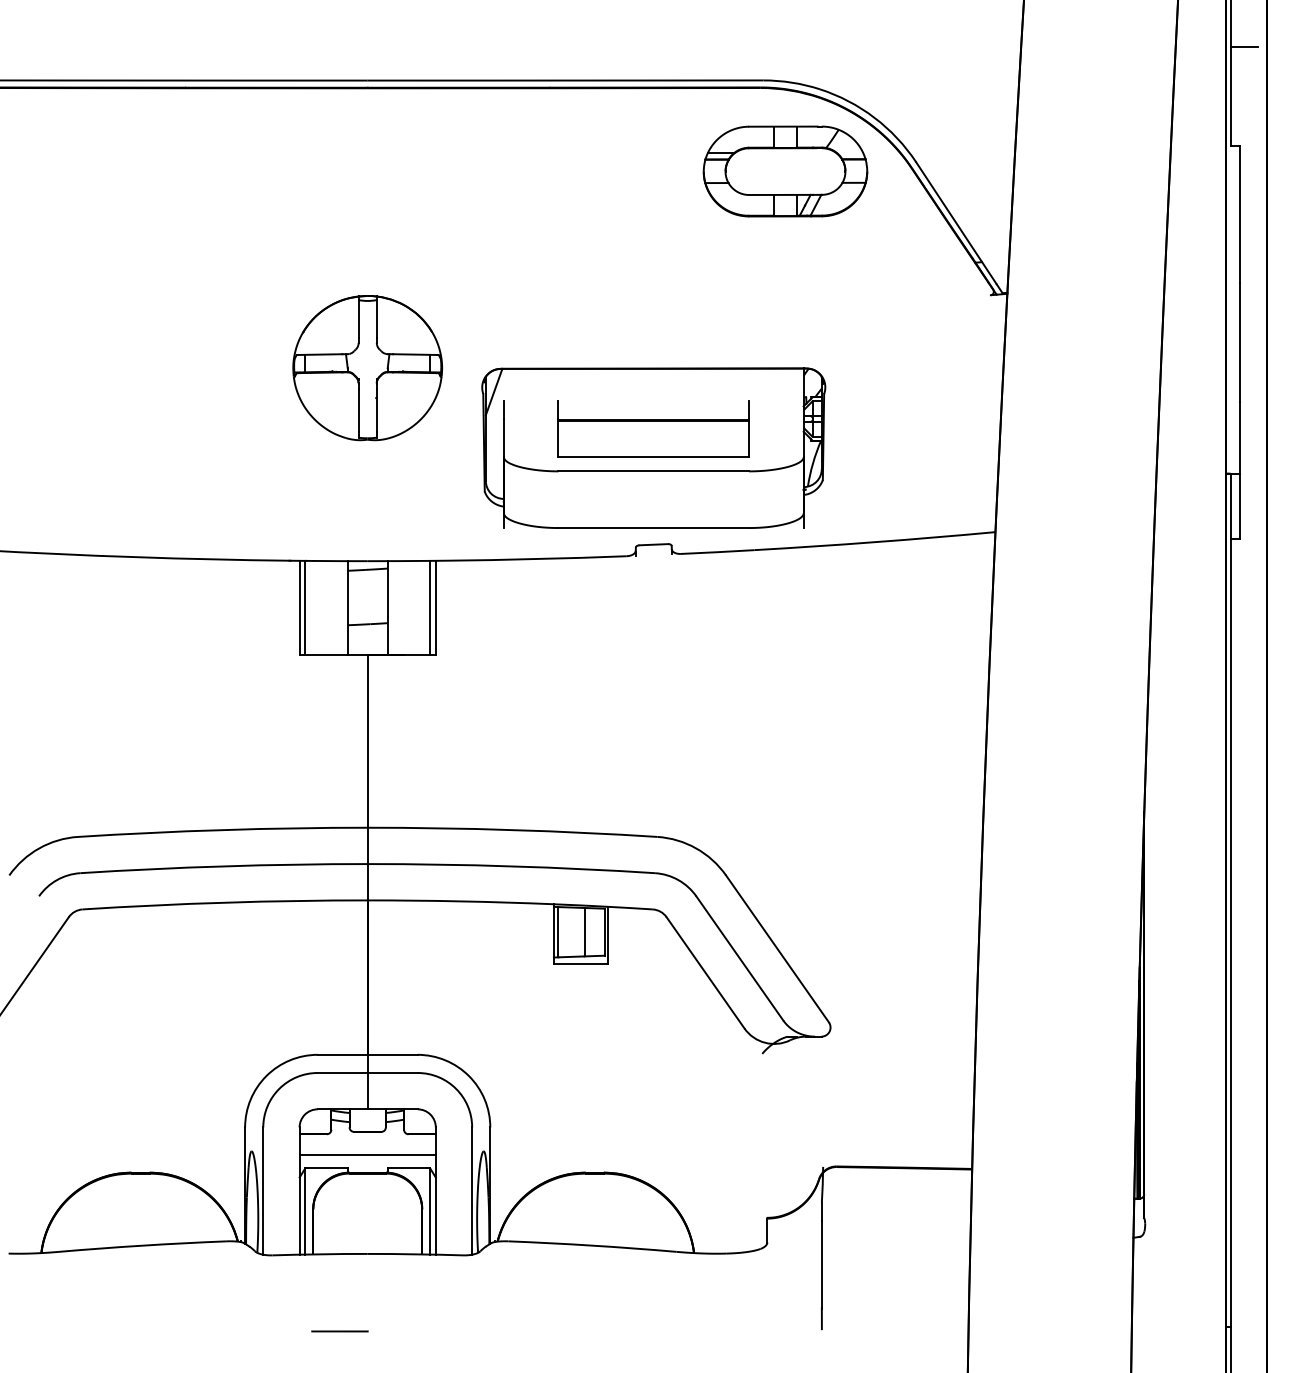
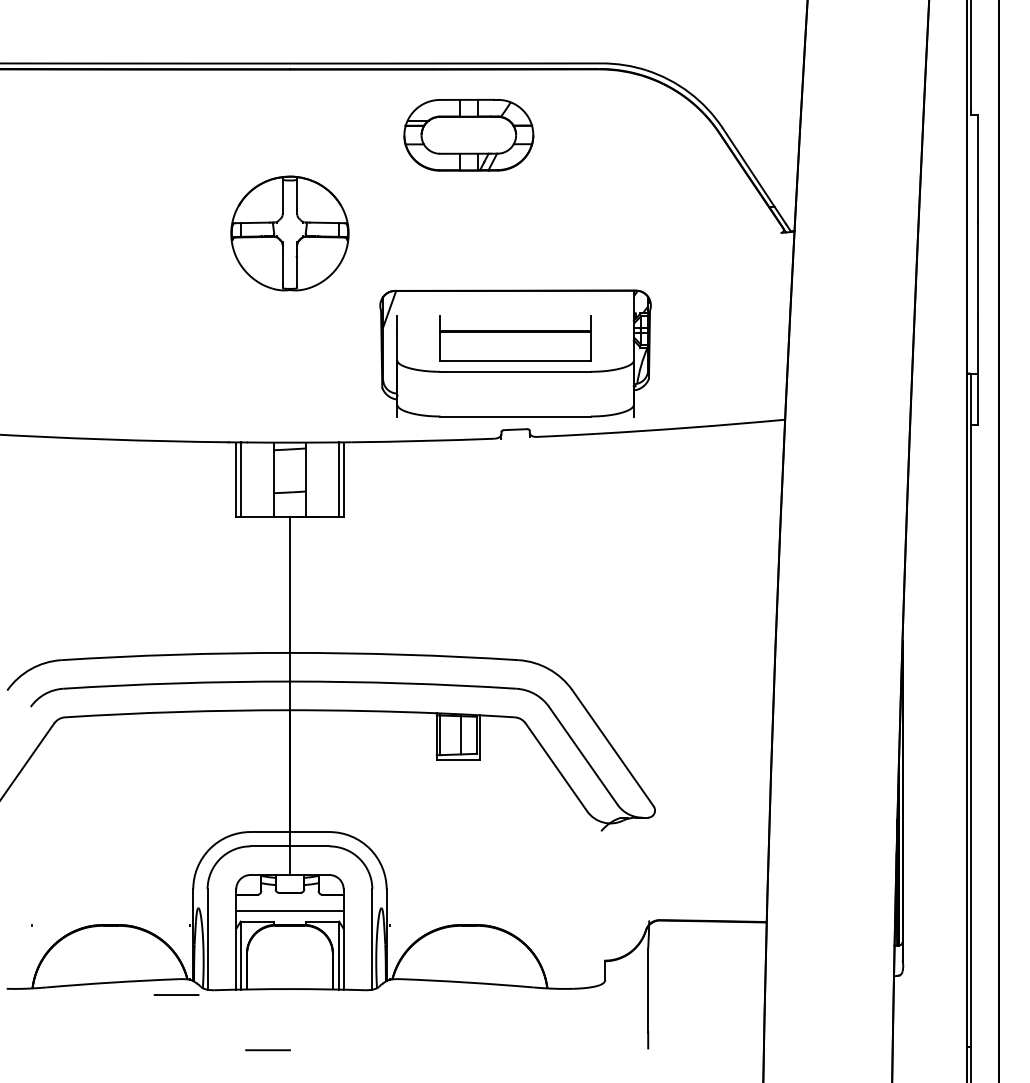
line: (1243, 46) -> (980, 36), removed
part: (785, 171) -> (468, 135), moved
part: (367, 368) -> (289, 233), moved
line: (223, 1261) -> (176, 995), added

